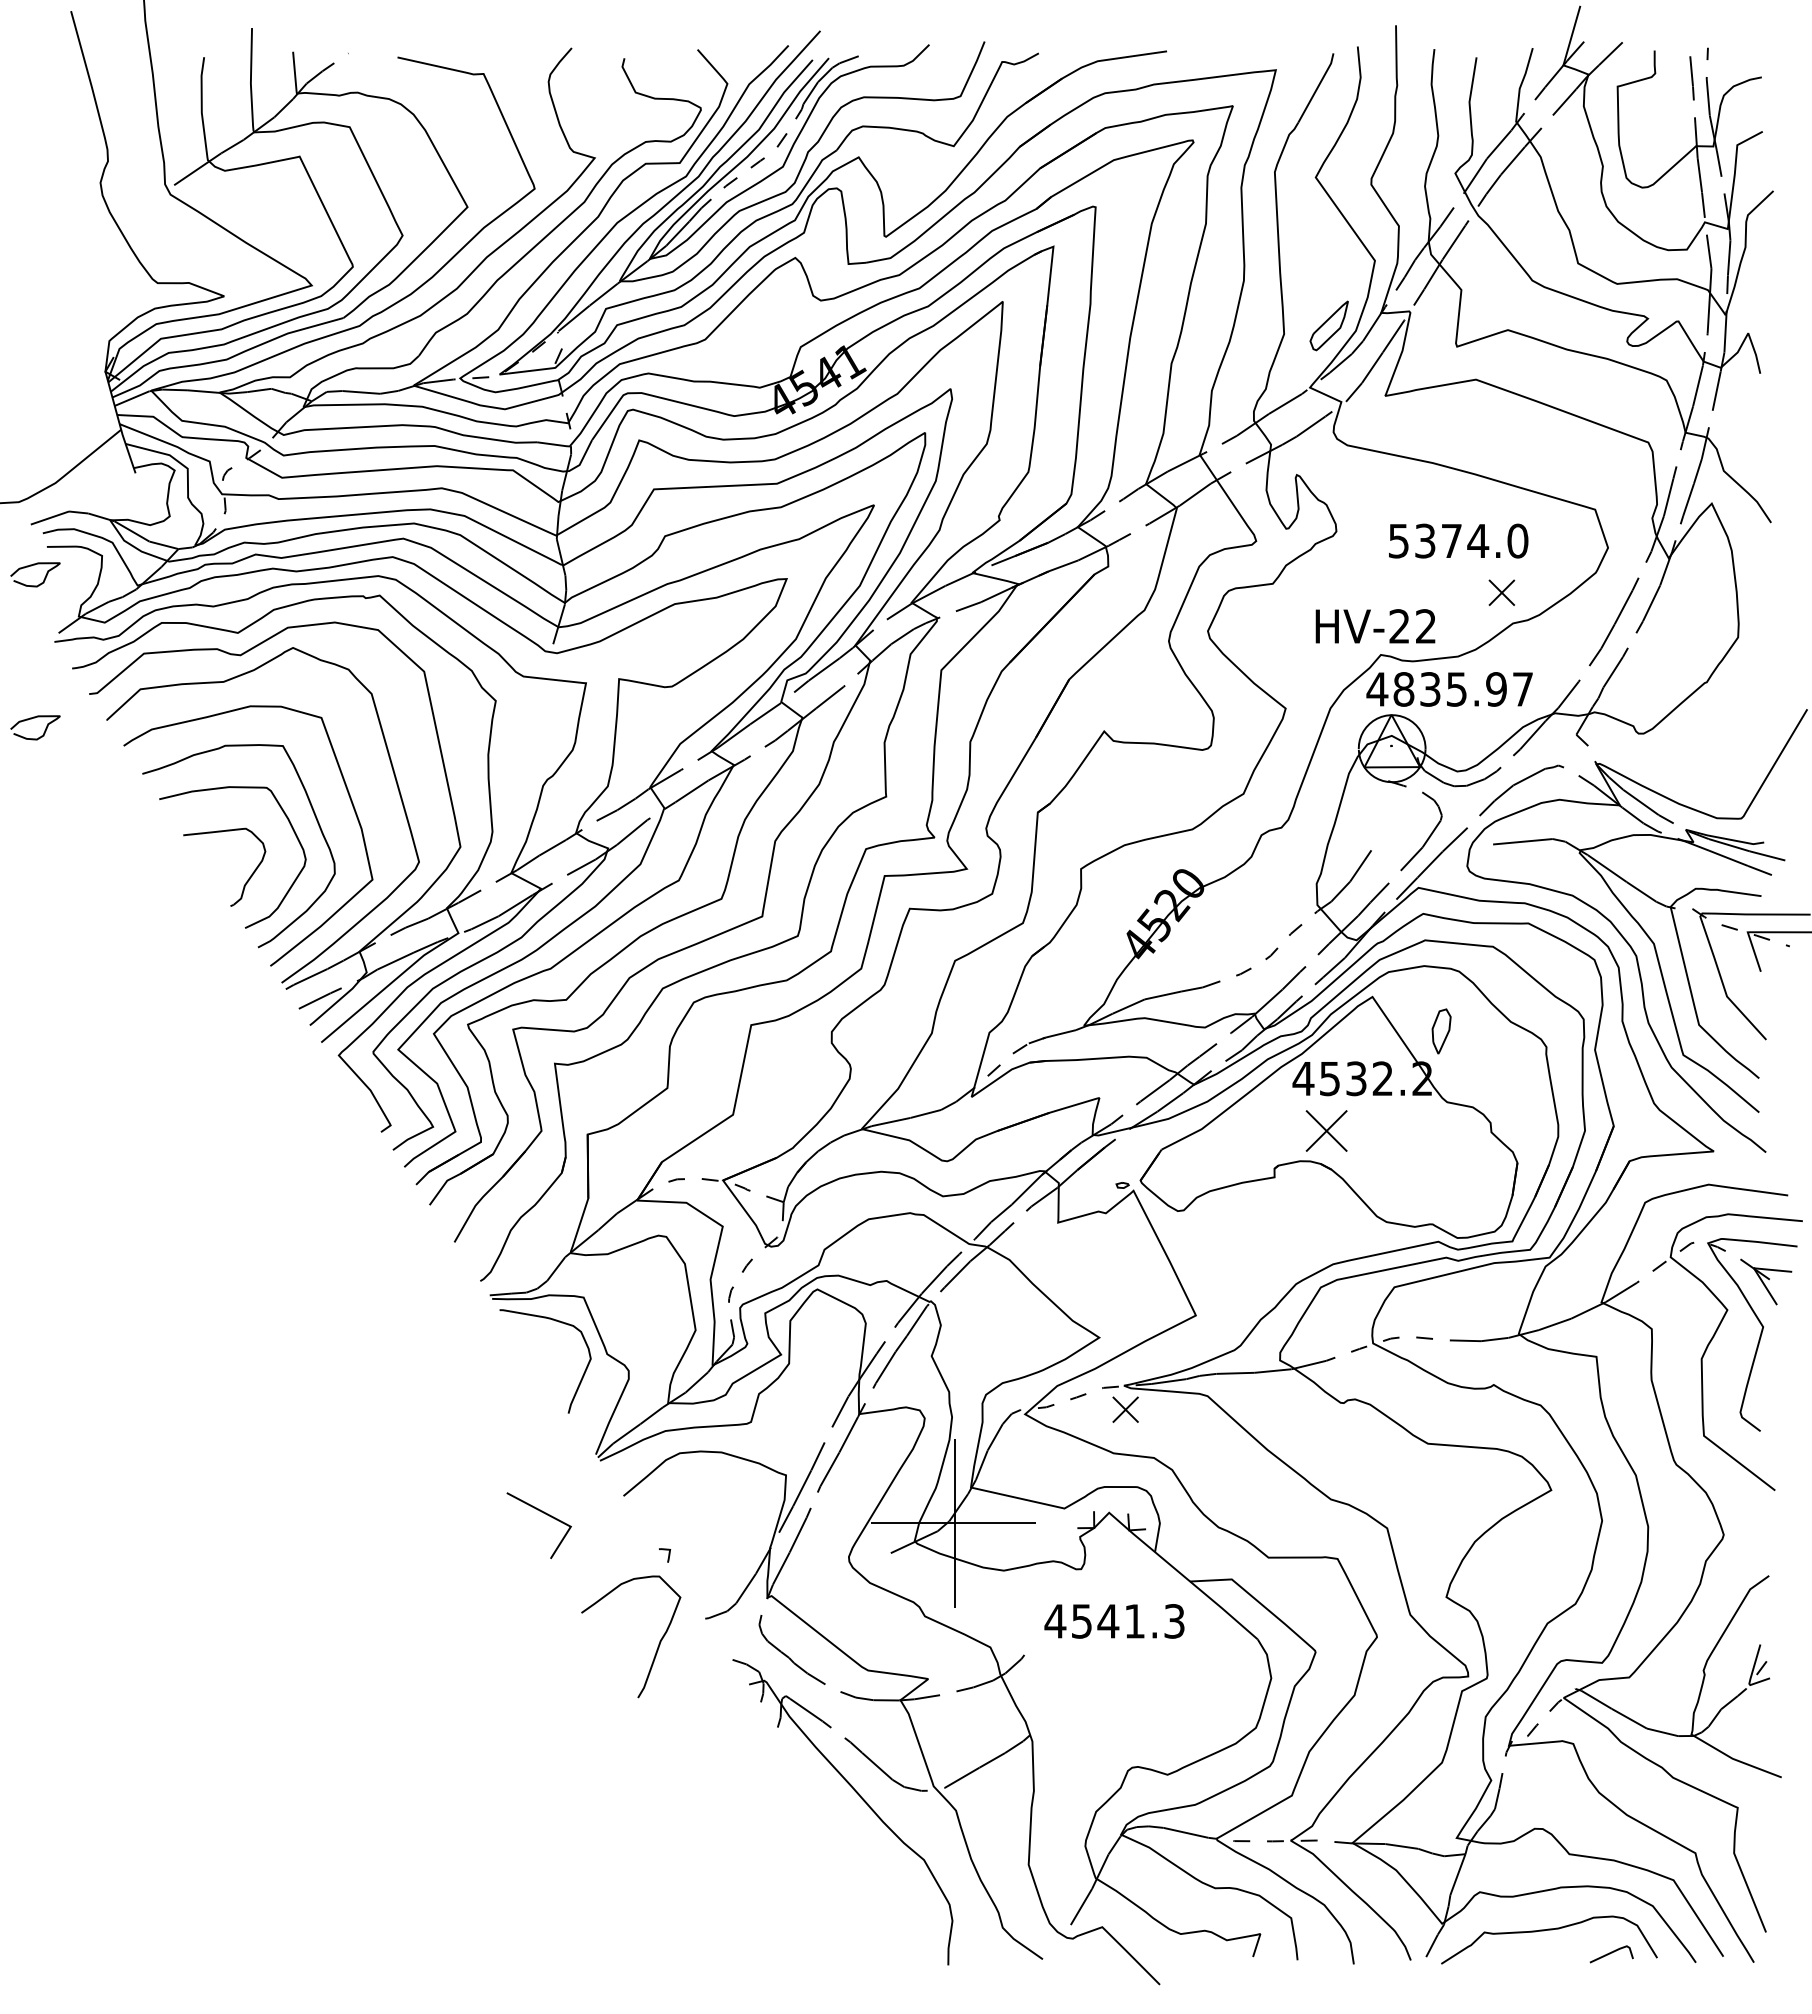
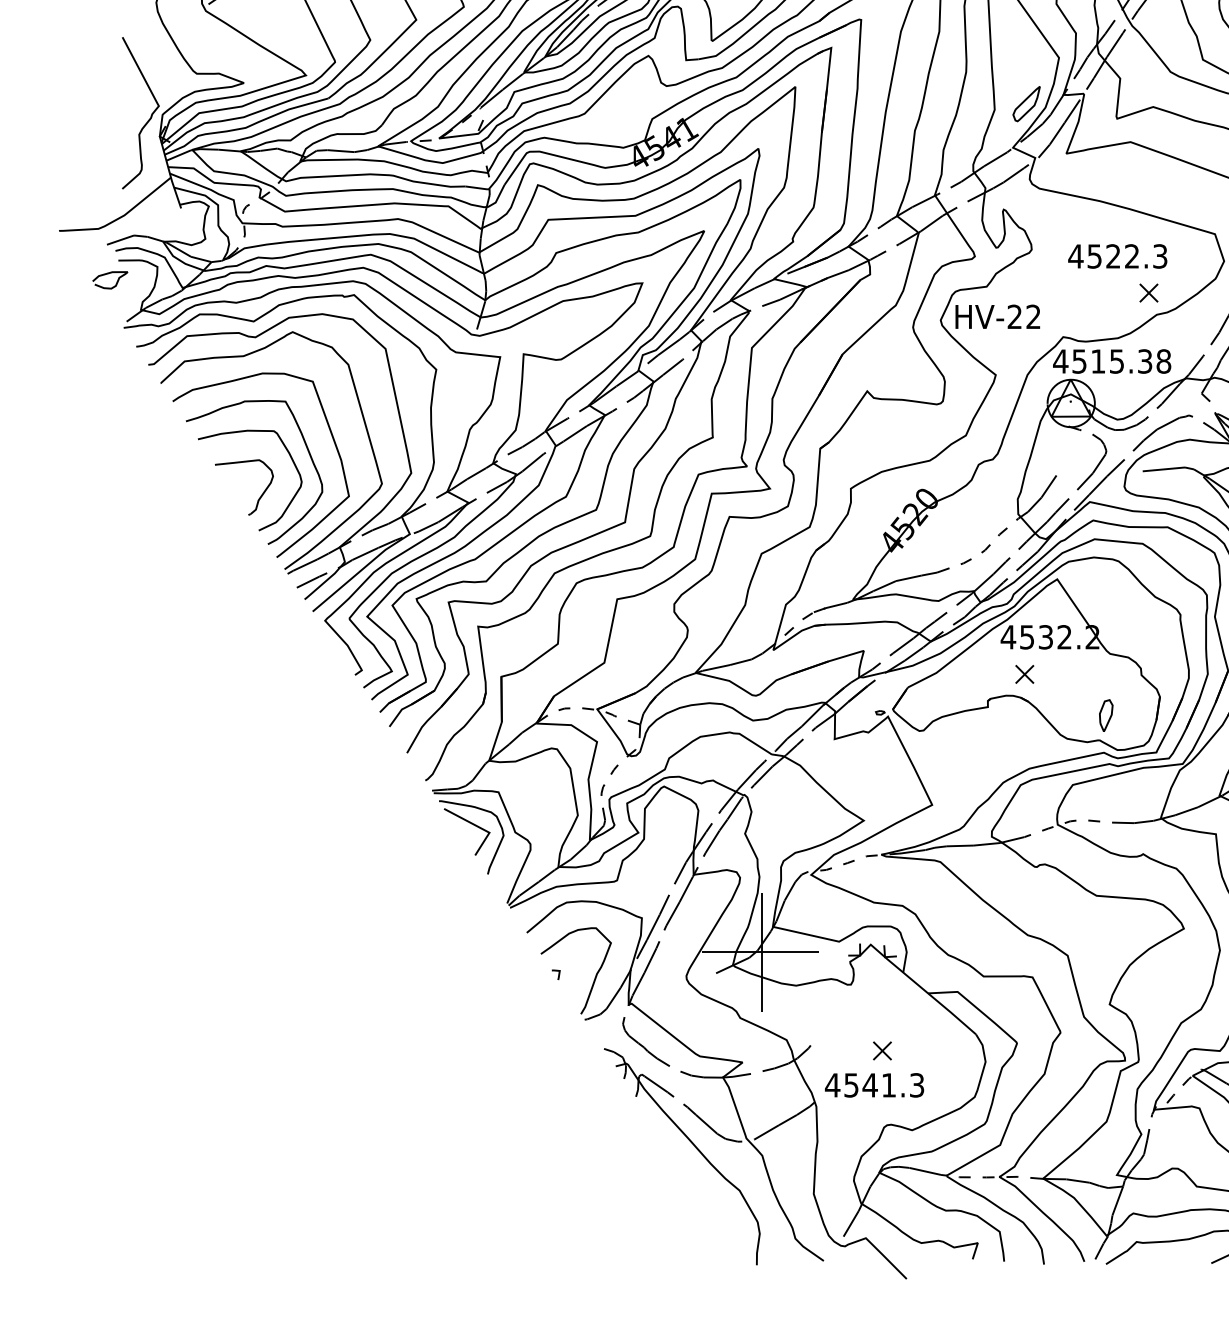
curve: (92, 343) -> (150, 116), added
text: (1457, 540) -> (1117, 256), 5374.0 -> 4522.3
text: (1375, 626) -> (997, 316), moved
text: (1463, 689) -> (1121, 361), 4835.97 -> 4515.38
curve: (31, 719) -> (107, 382), removed
part: (1441, 1031) -> (1106, 715), moved
part: (1326, 1131) -> (1024, 674), size x0.62
part: (1125, 1409) -> (882, 1050), moved
line: (543, 1513) -> (470, 823), moved
text: (1114, 1621) -> (874, 1085), moved
curve: (657, 1646) -> (594, 977), moved

